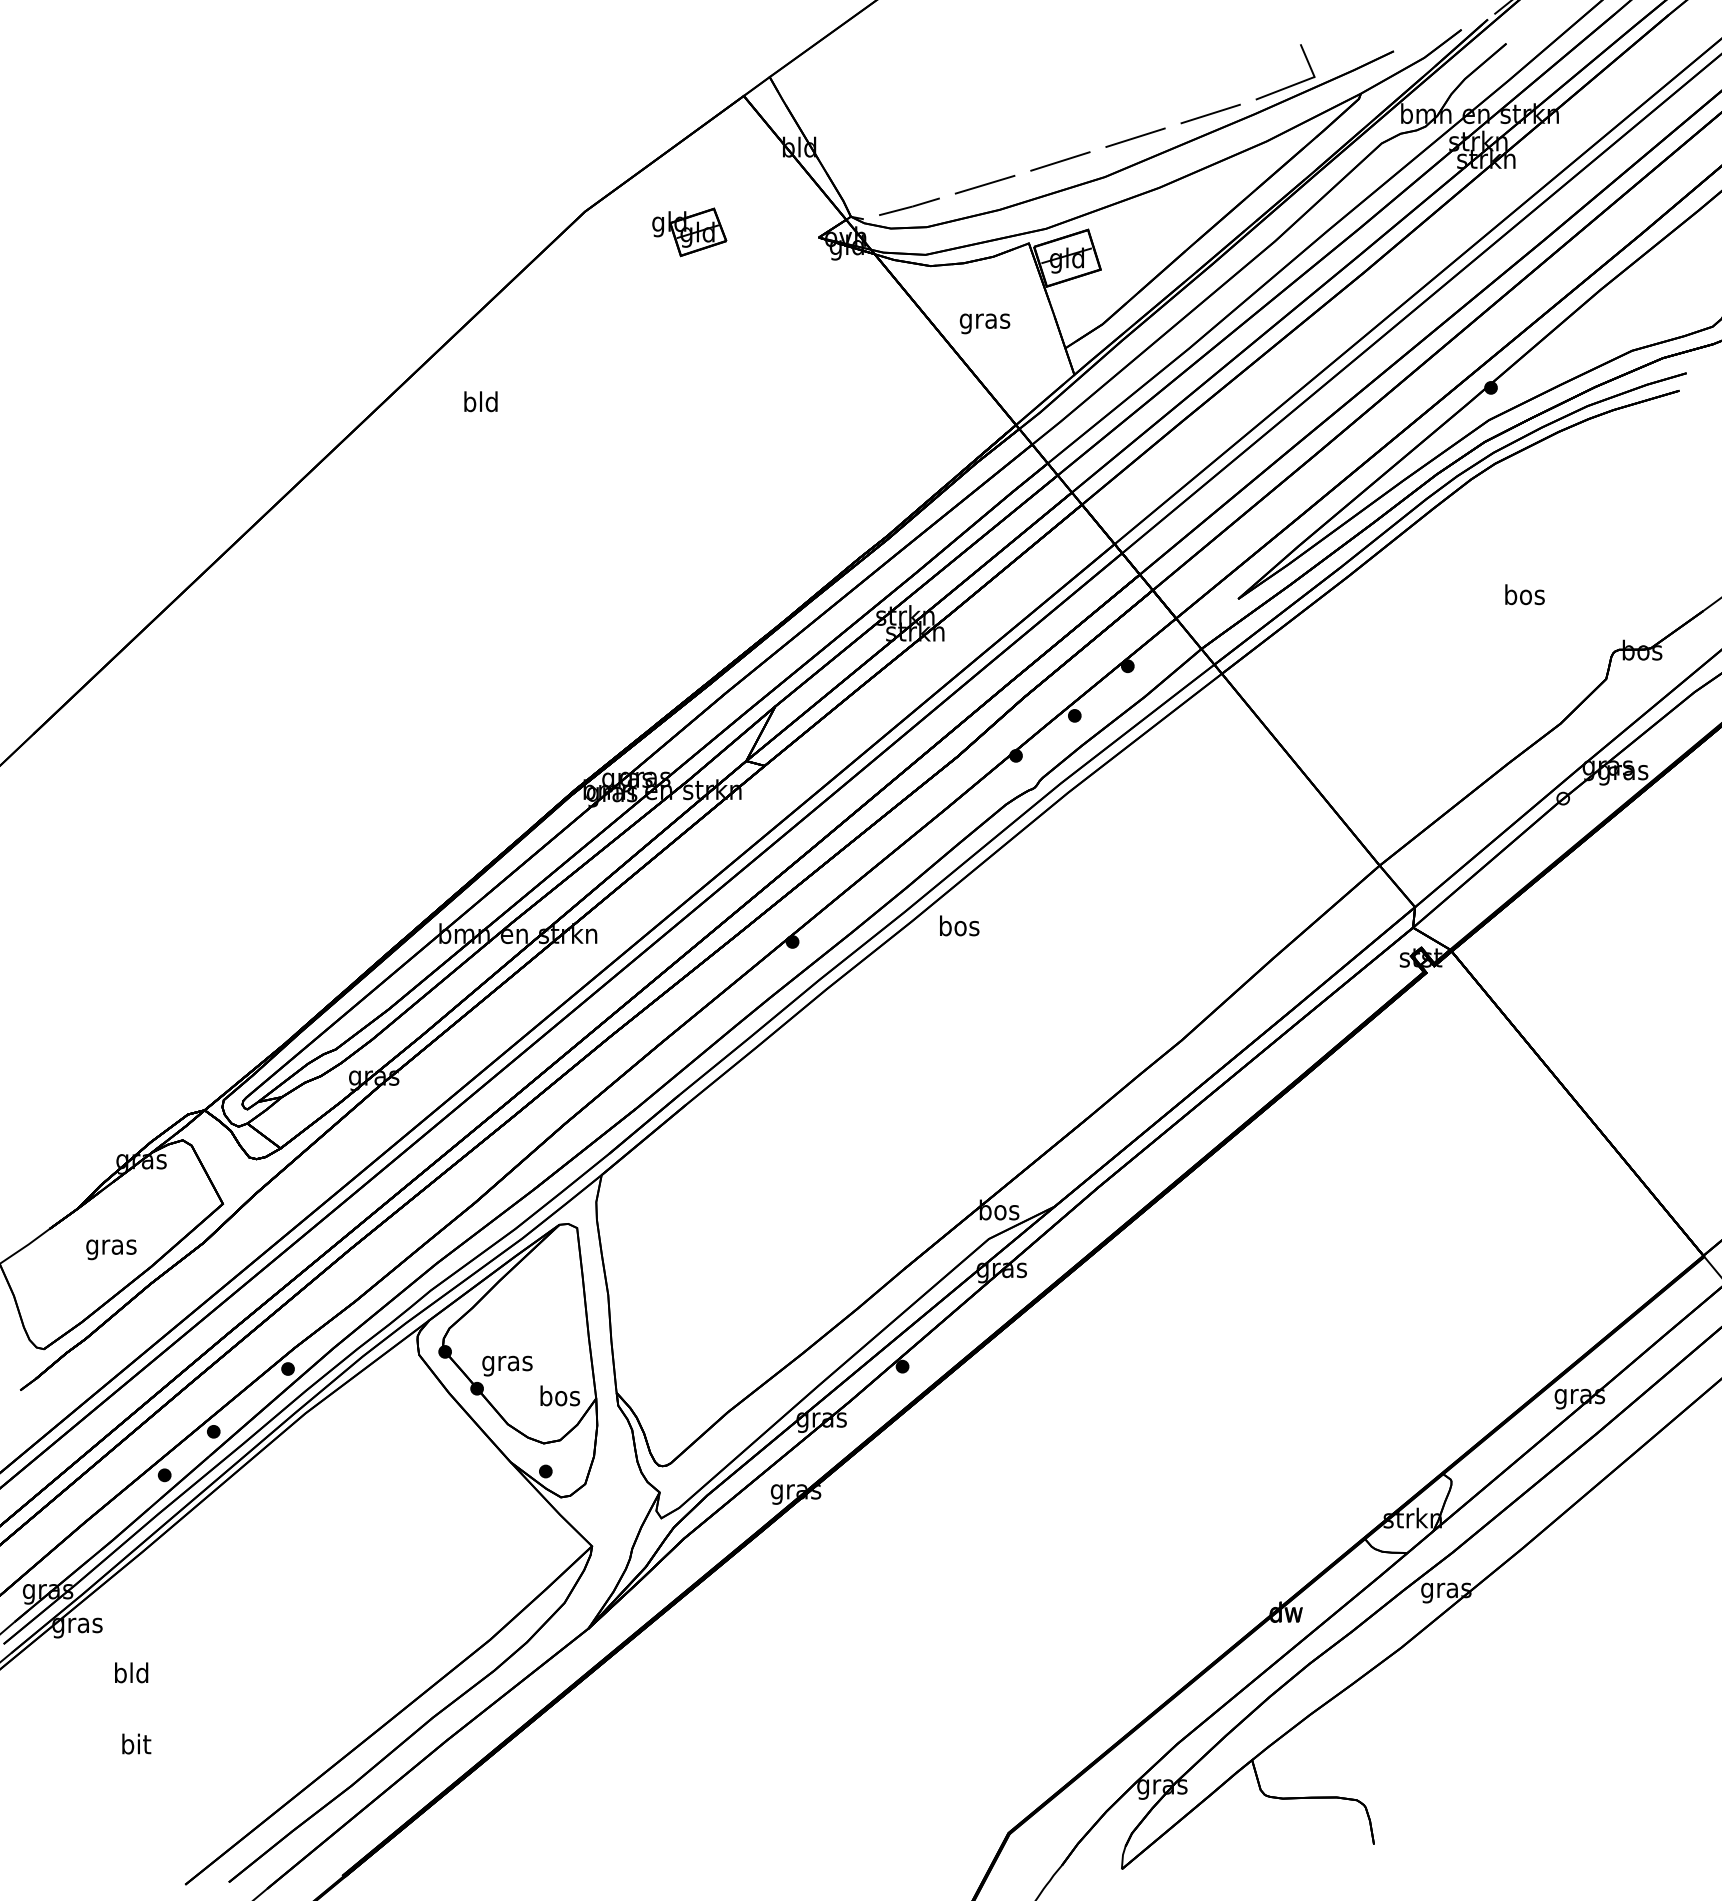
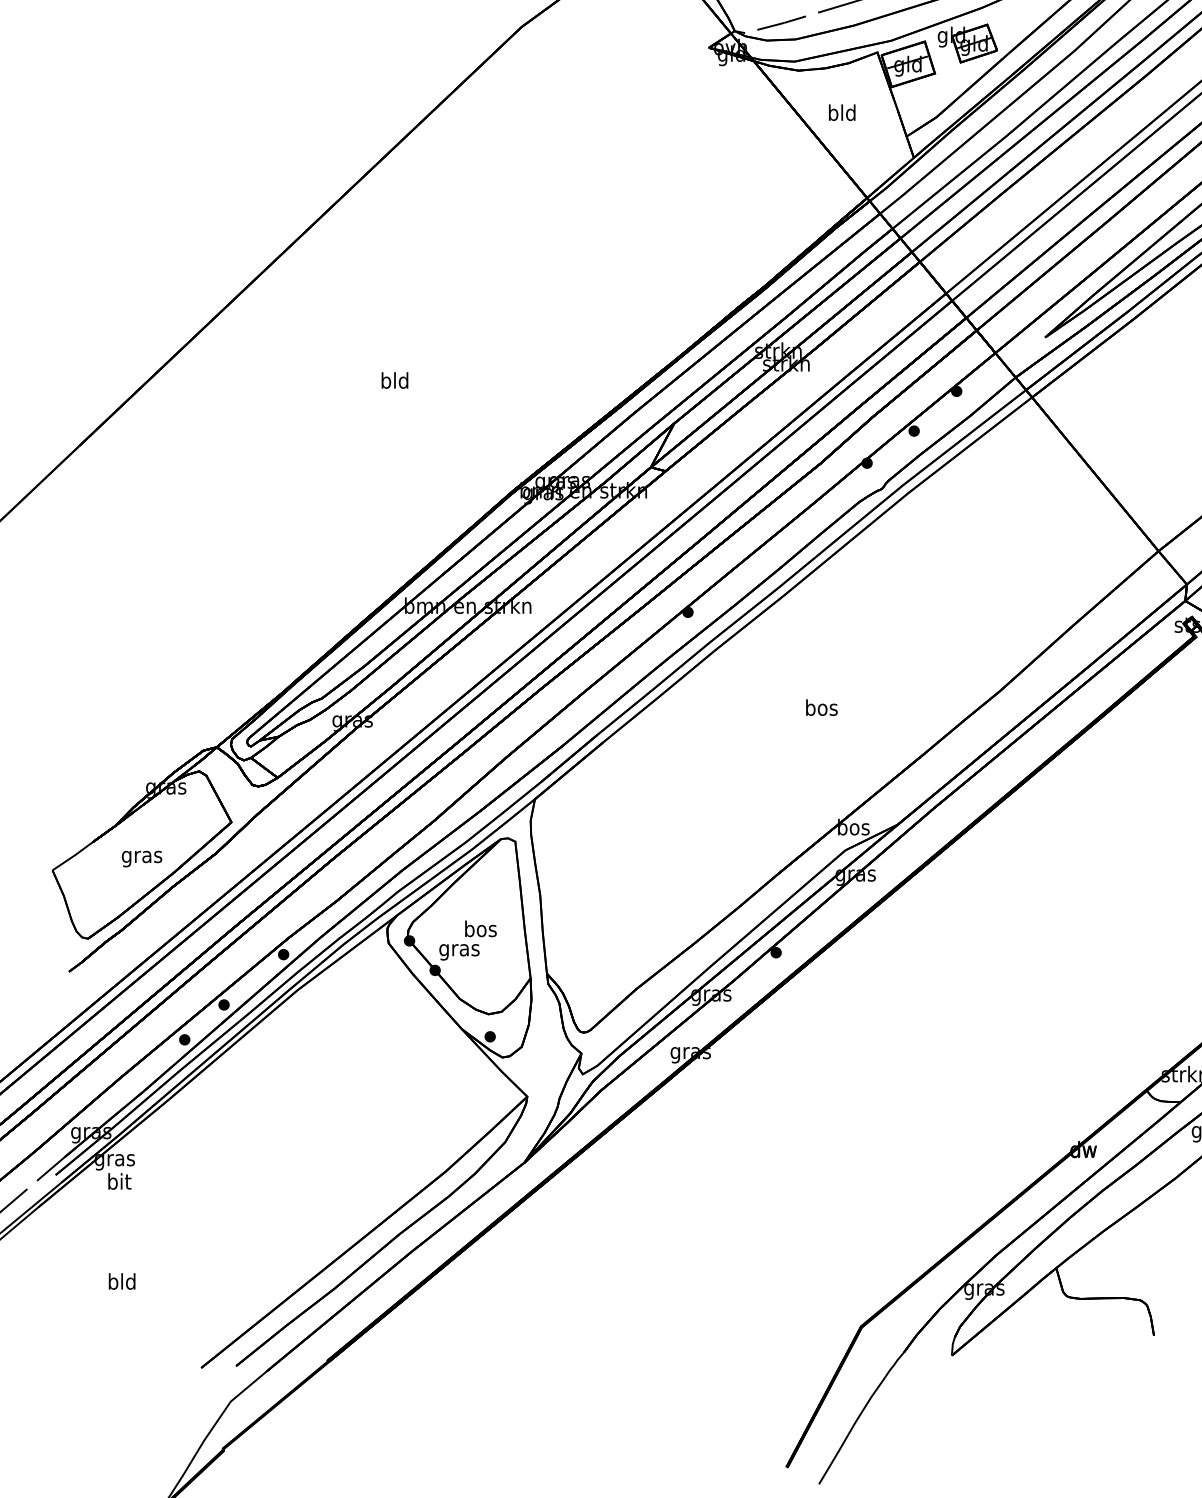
part: (689, 232) -> (967, 43), moved
text: (984, 321) -> (841, 115), gras -> bld
text: (480, 401) -> (394, 380), moved
text: (959, 925) -> (821, 707), moved
text: (559, 1395) -> (480, 928), moved
text: (131, 1672) -> (122, 1281), moved
text: (136, 1743) -> (119, 1181), moved

